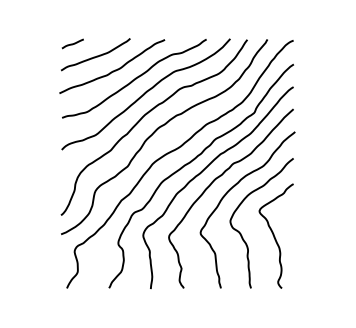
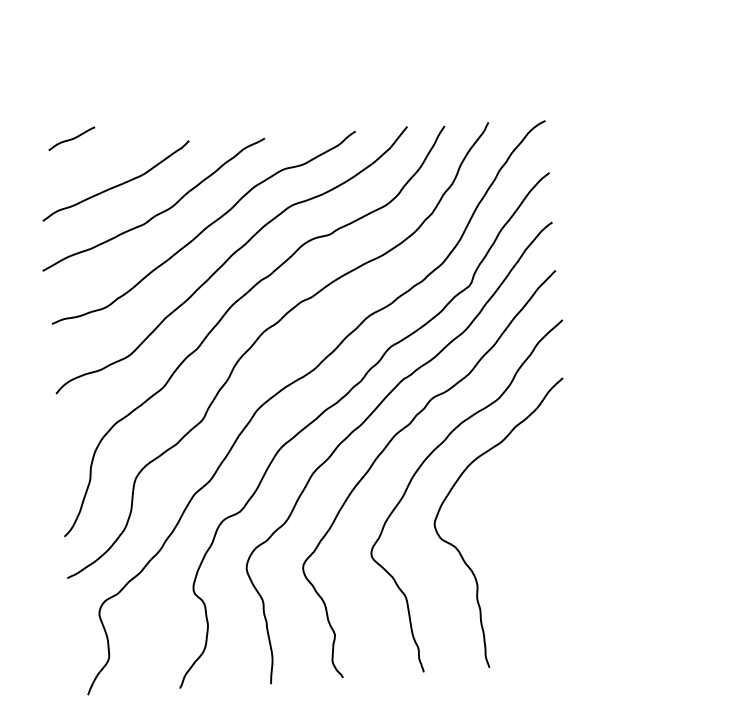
line: (72, 43) -> (70, 137), moved
curve: (274, 235) -> (532, 548), removed

